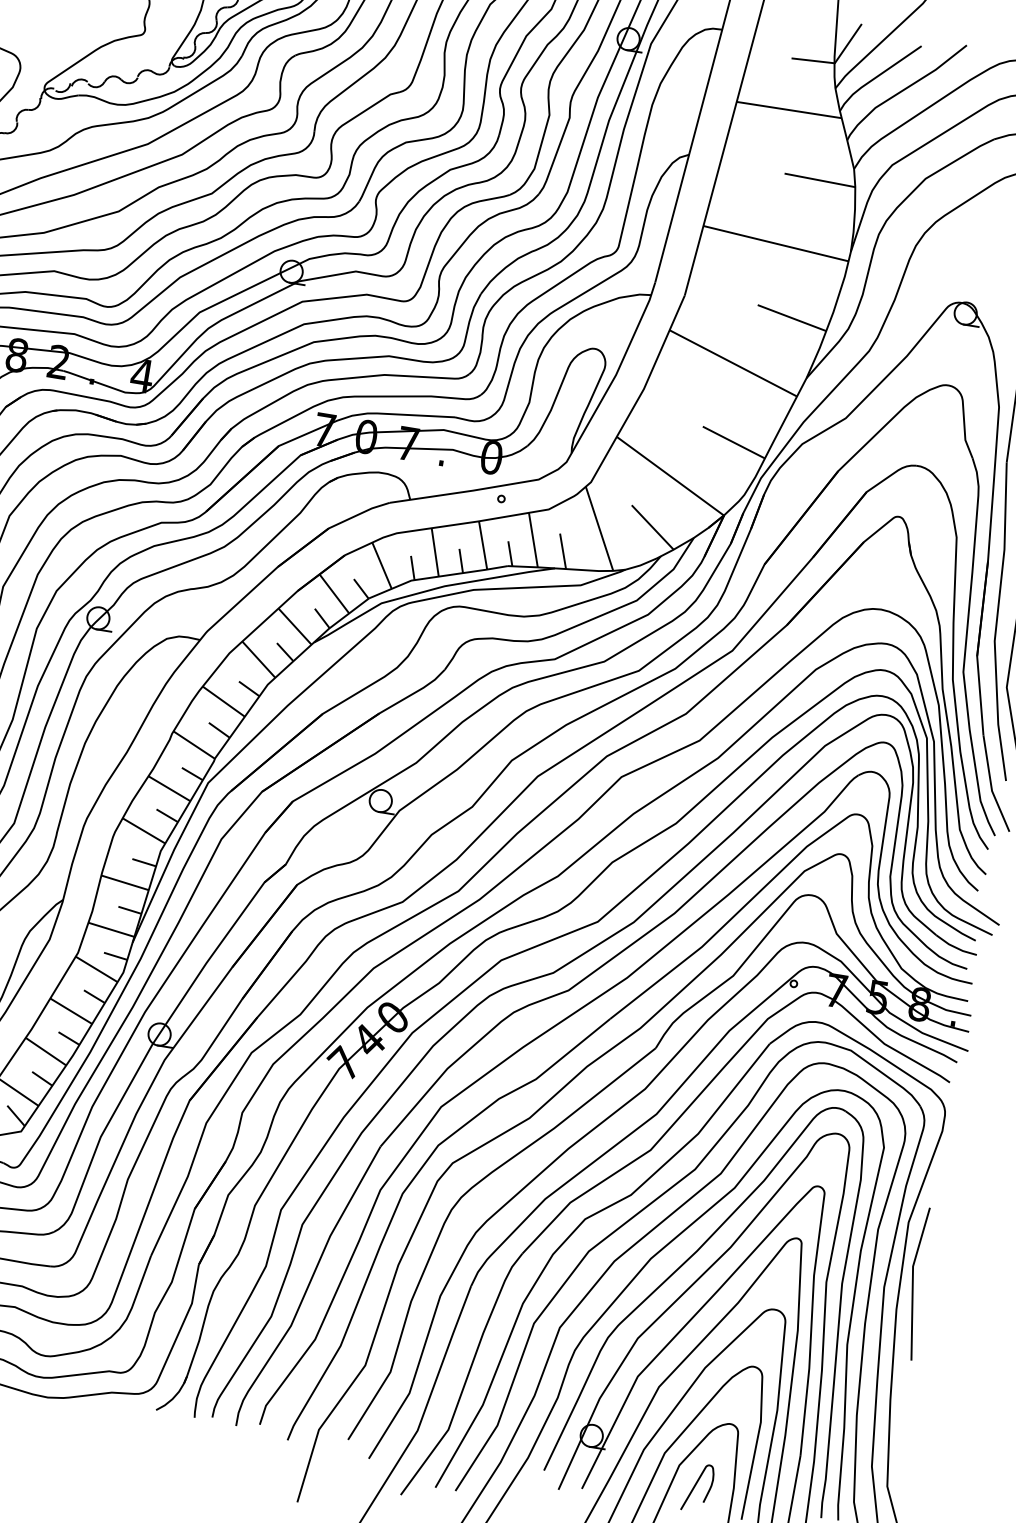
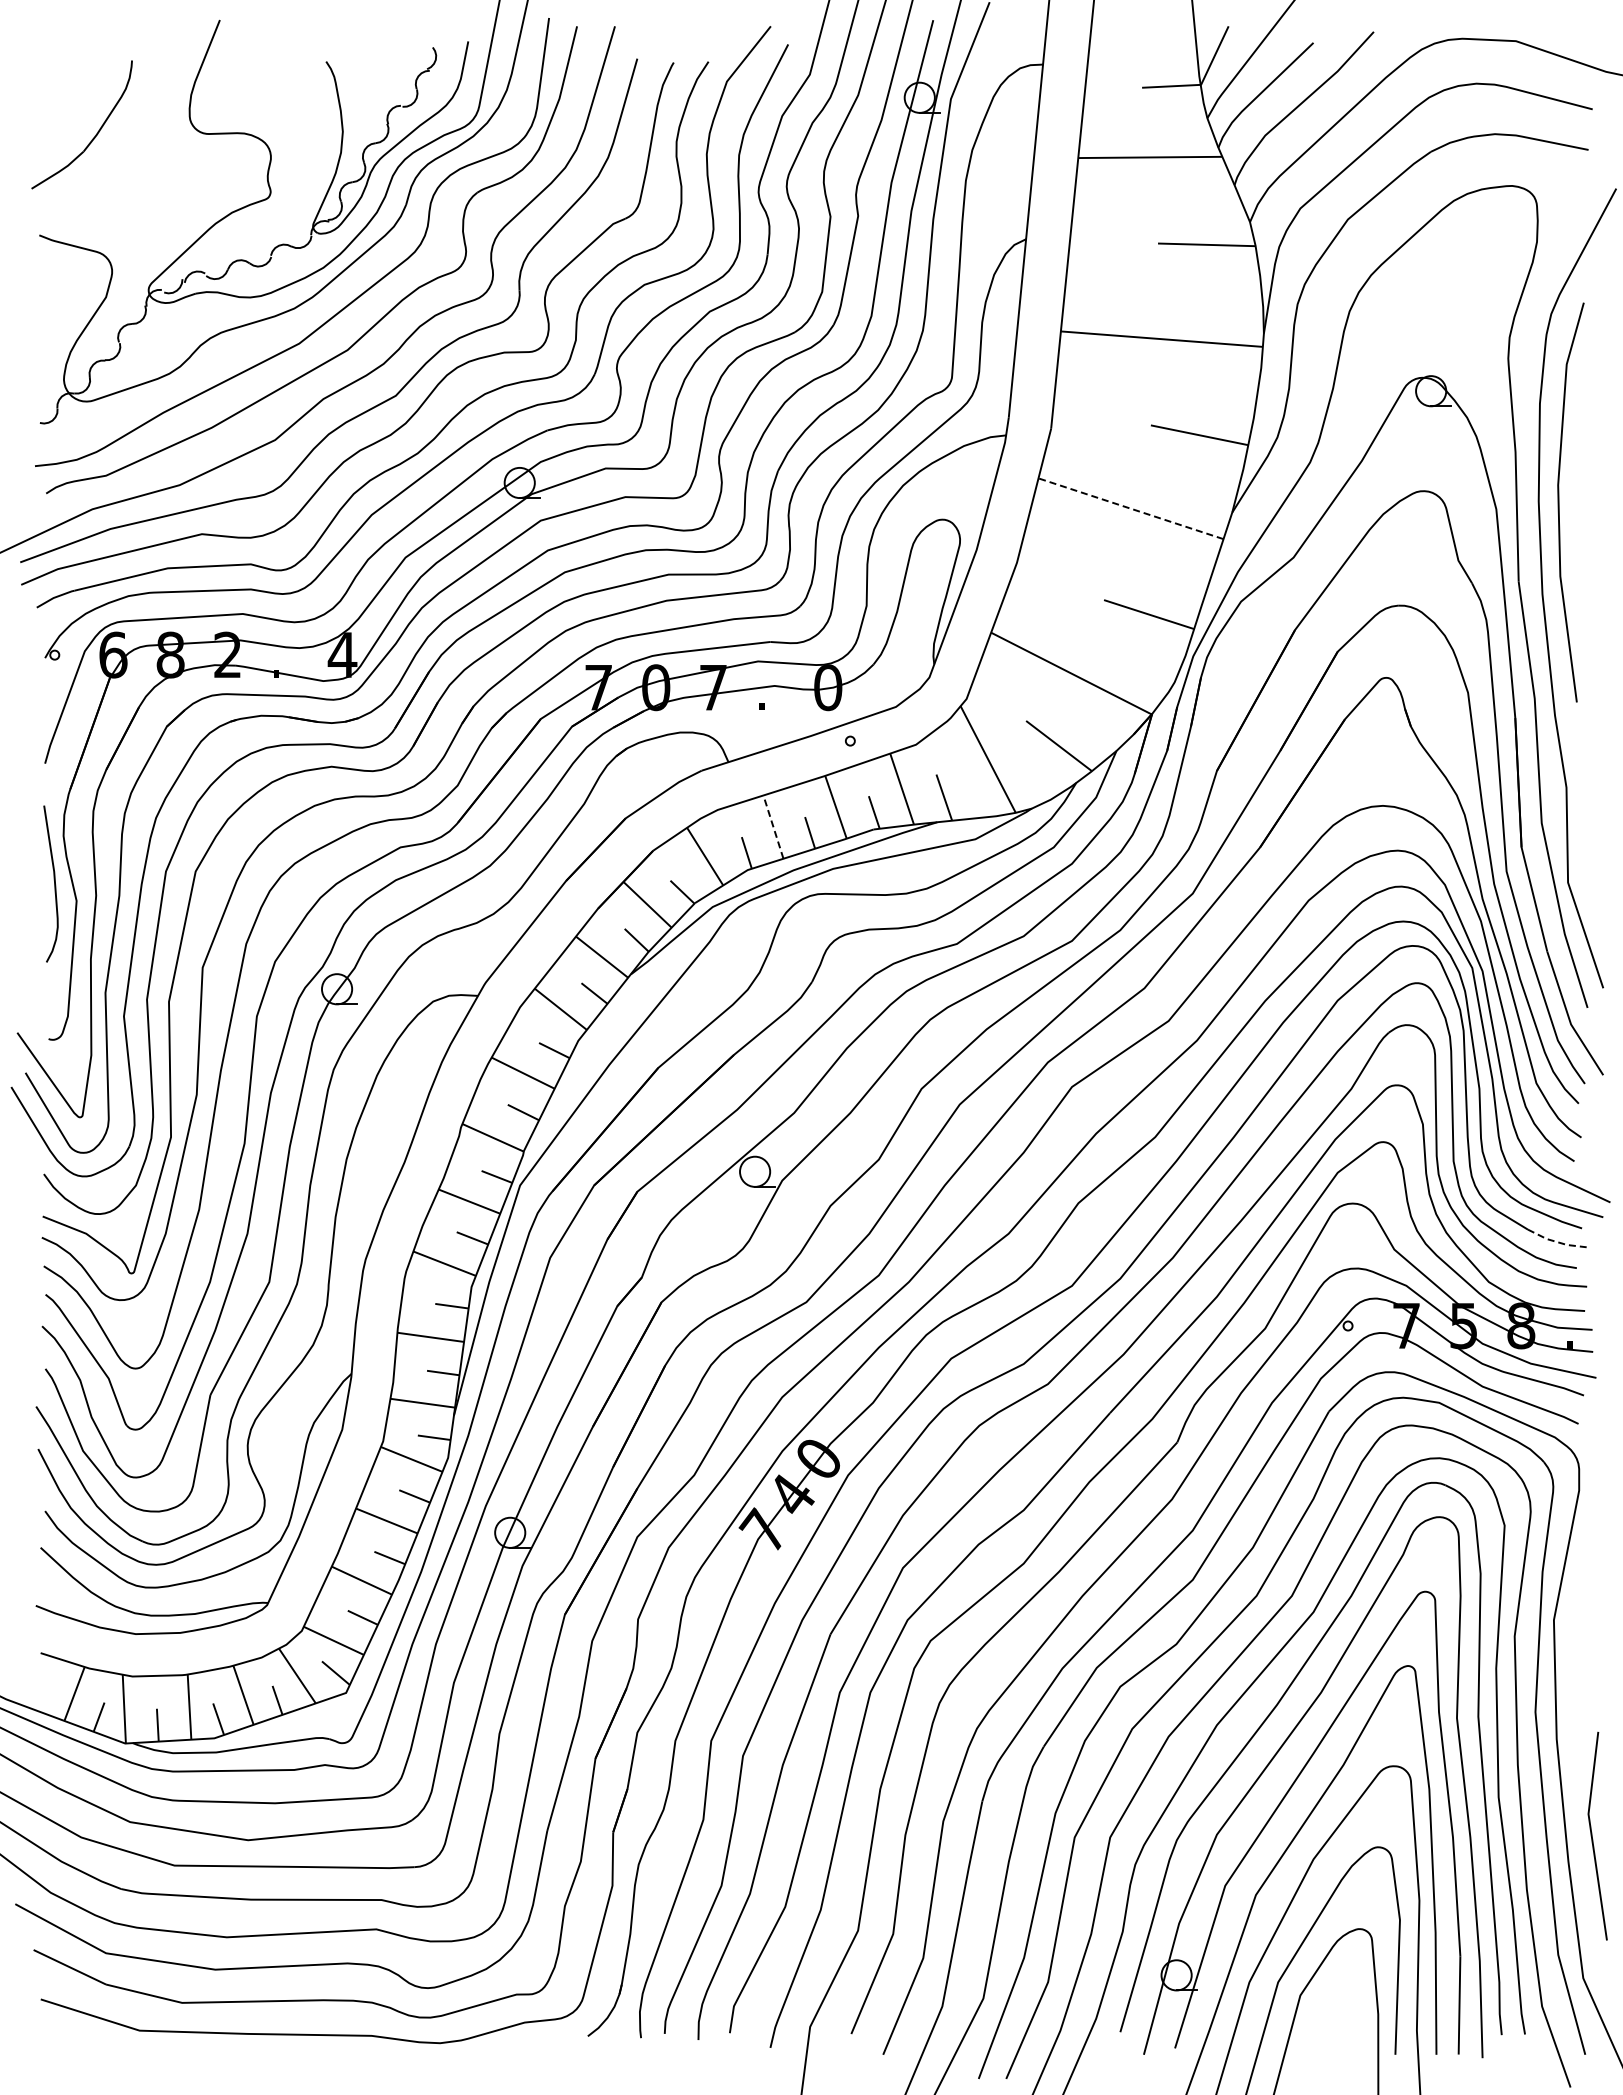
line: (732, 363) -> (1130, 508), solid -> dashed
line: (435, 551) -> (773, 826), solid -> dashed
line: (955, 947) -> (1556, 1241), solid -> dashed
line: (913, 1282) -> (1592, 1835), moved
curve: (695, 1486) -> (1326, 2020), removed

